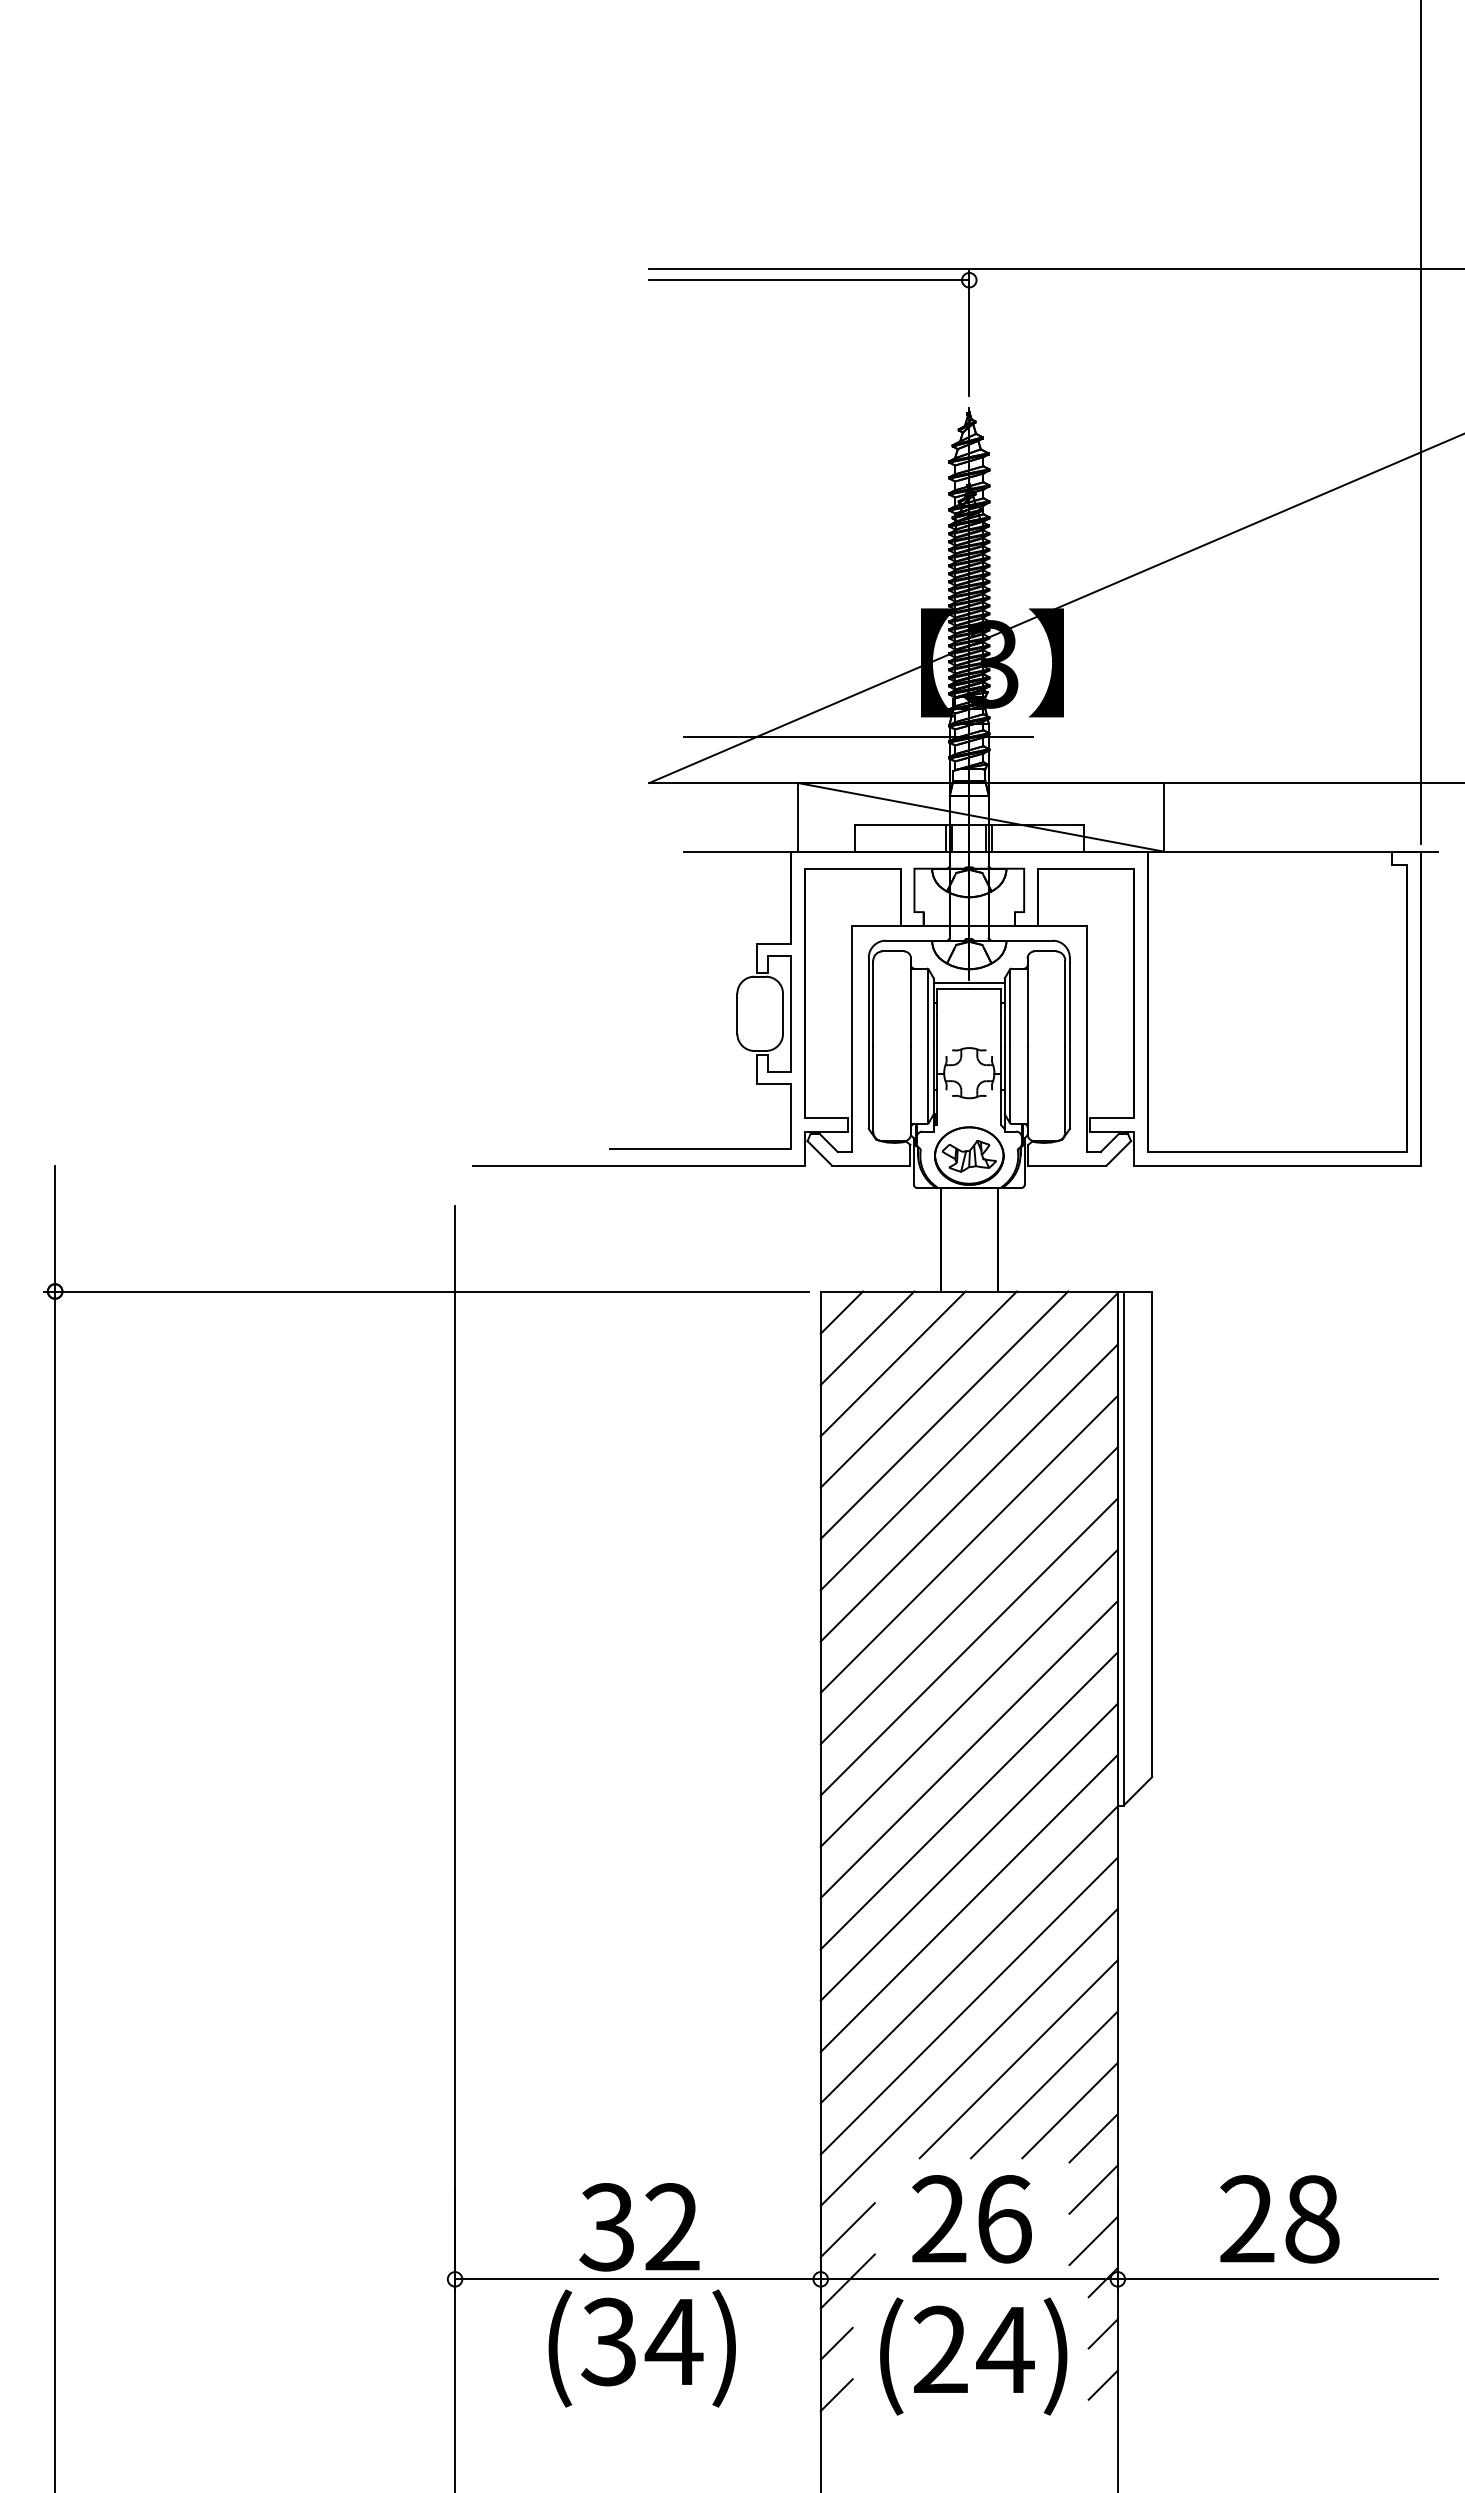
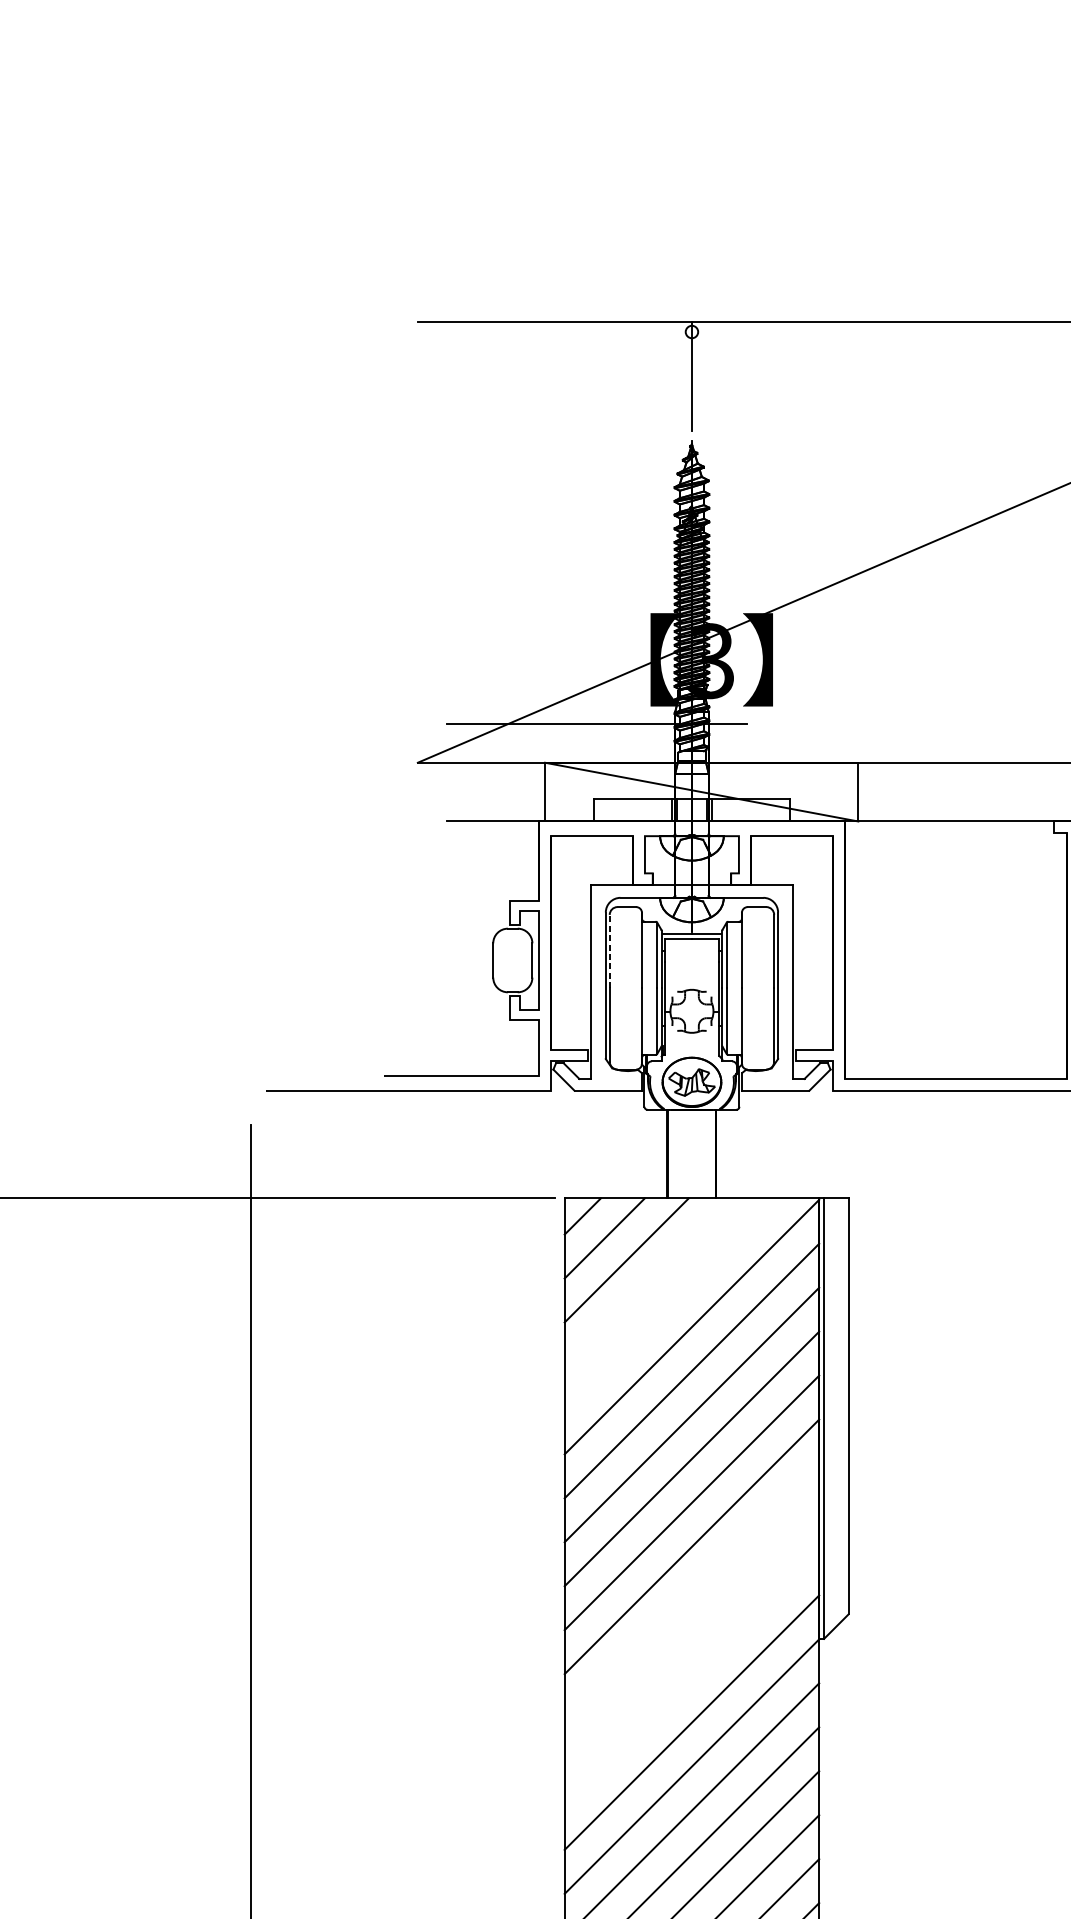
line: (809, 280) -> (555, 332), removed
line: (873, 1003) -> (609, 951), solid -> dashed
line: (918, 1389) -> (648, 1282), removed
line: (944, 1415) -> (670, 1304), removed
line: (968, 1749) -> (691, 1590), removed
line: (968, 1800) -> (691, 1634), removed
line: (968, 1851) -> (691, 1678), removed

